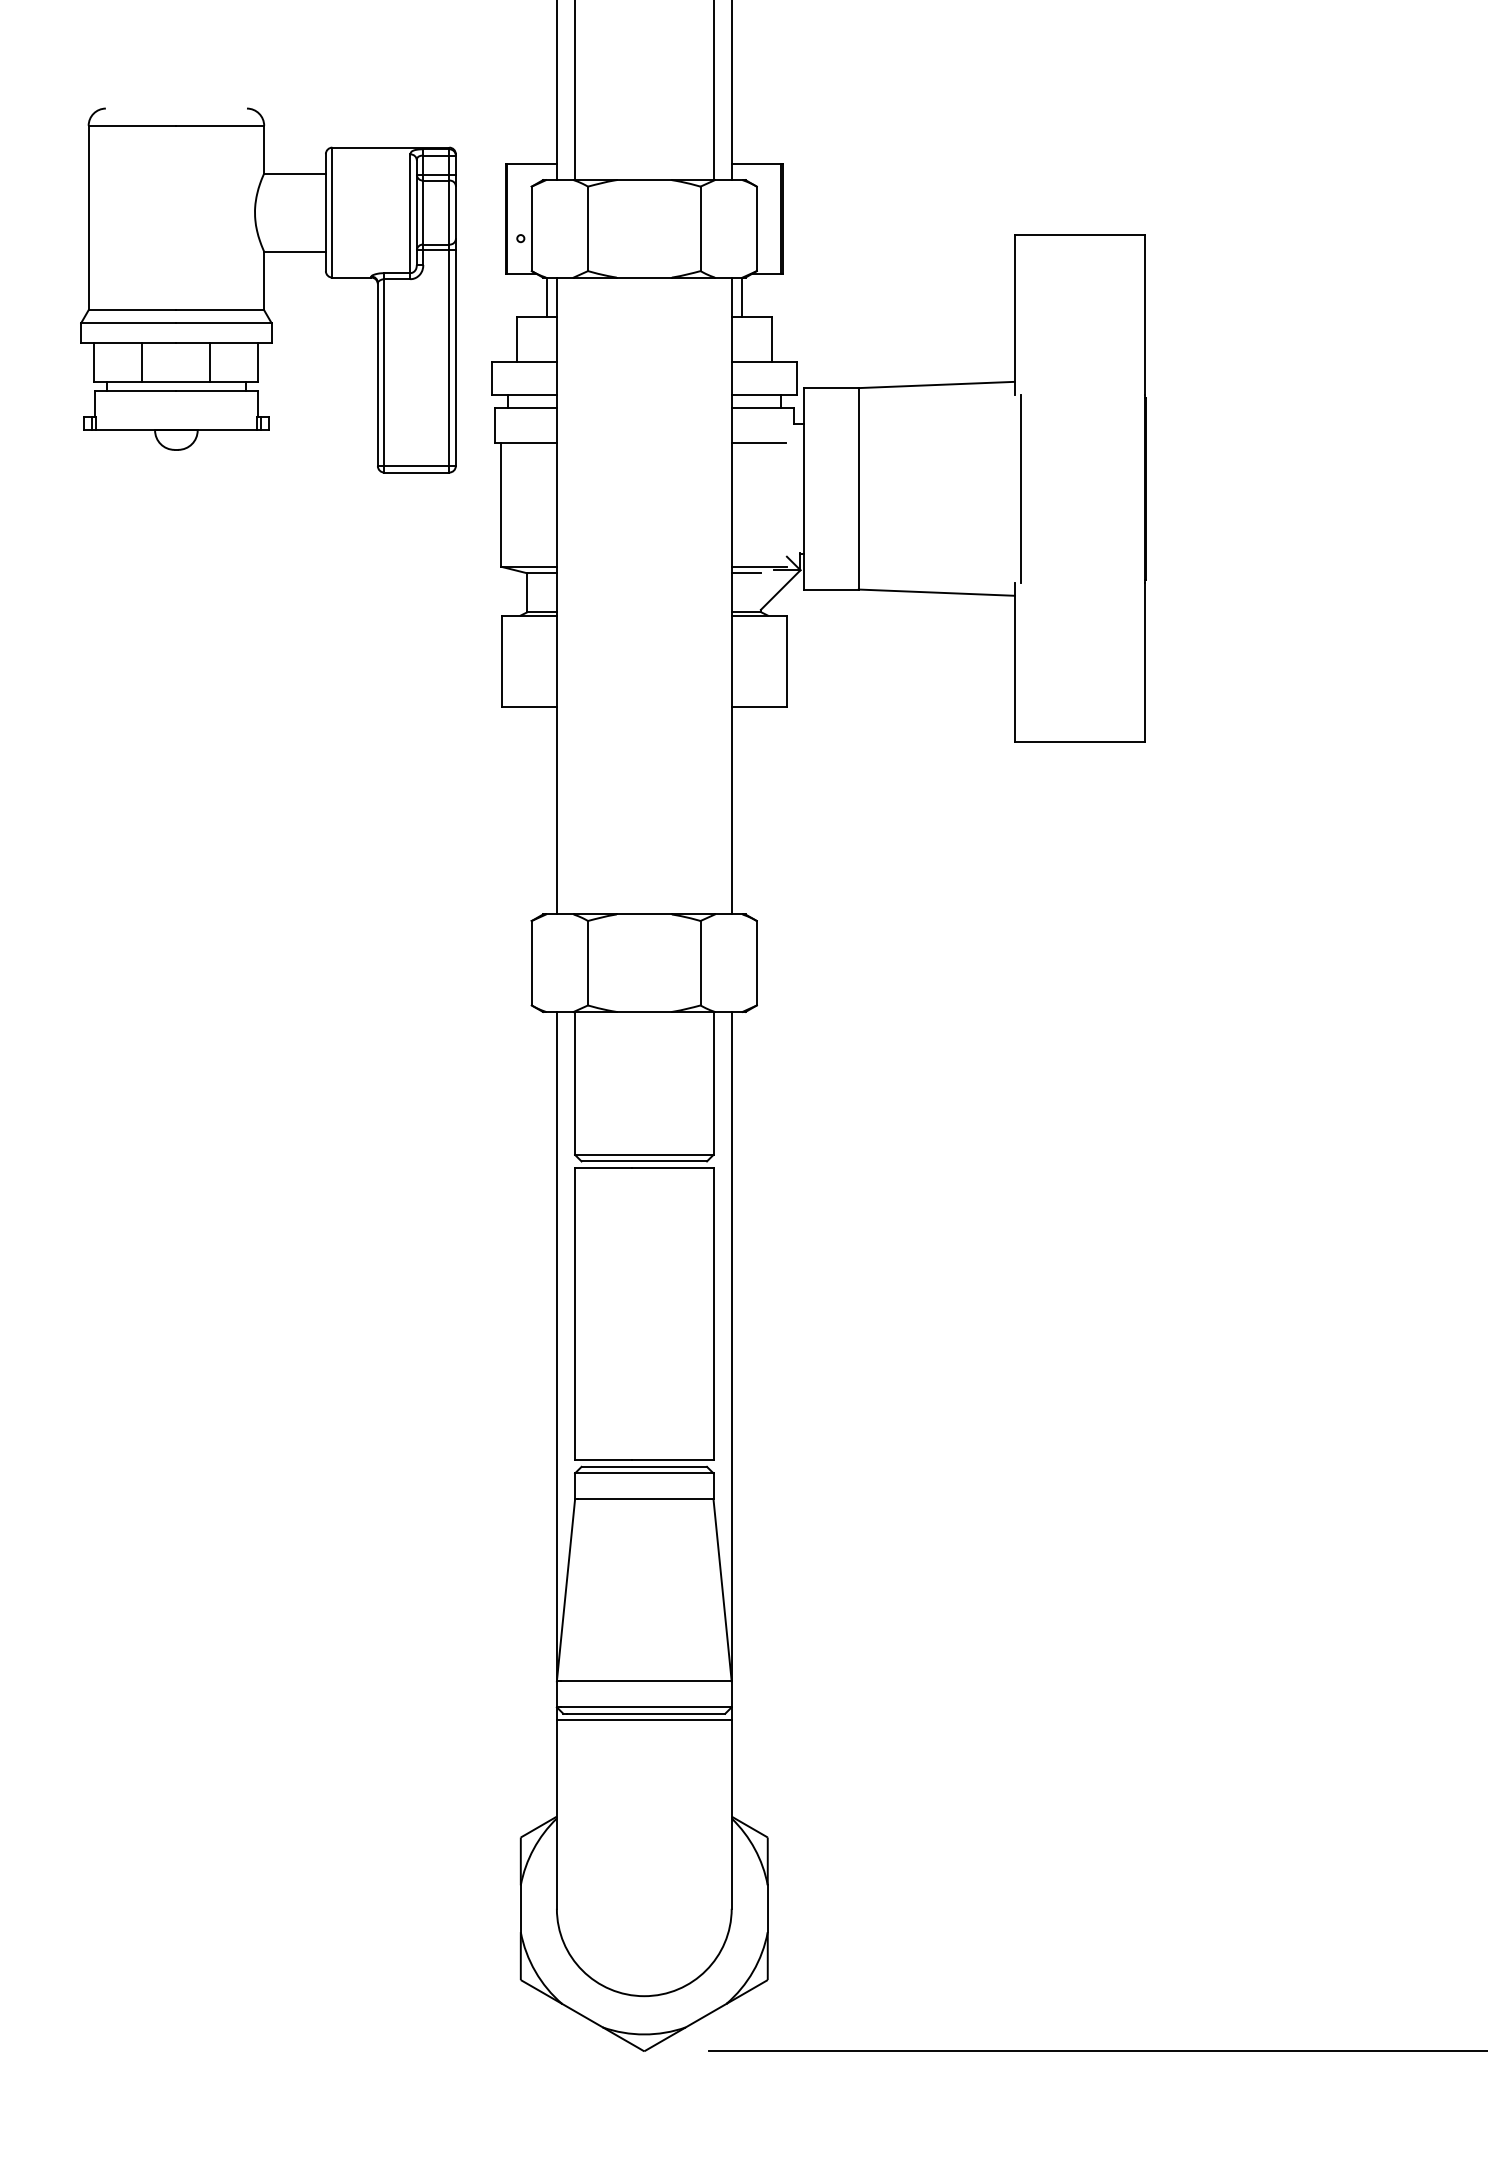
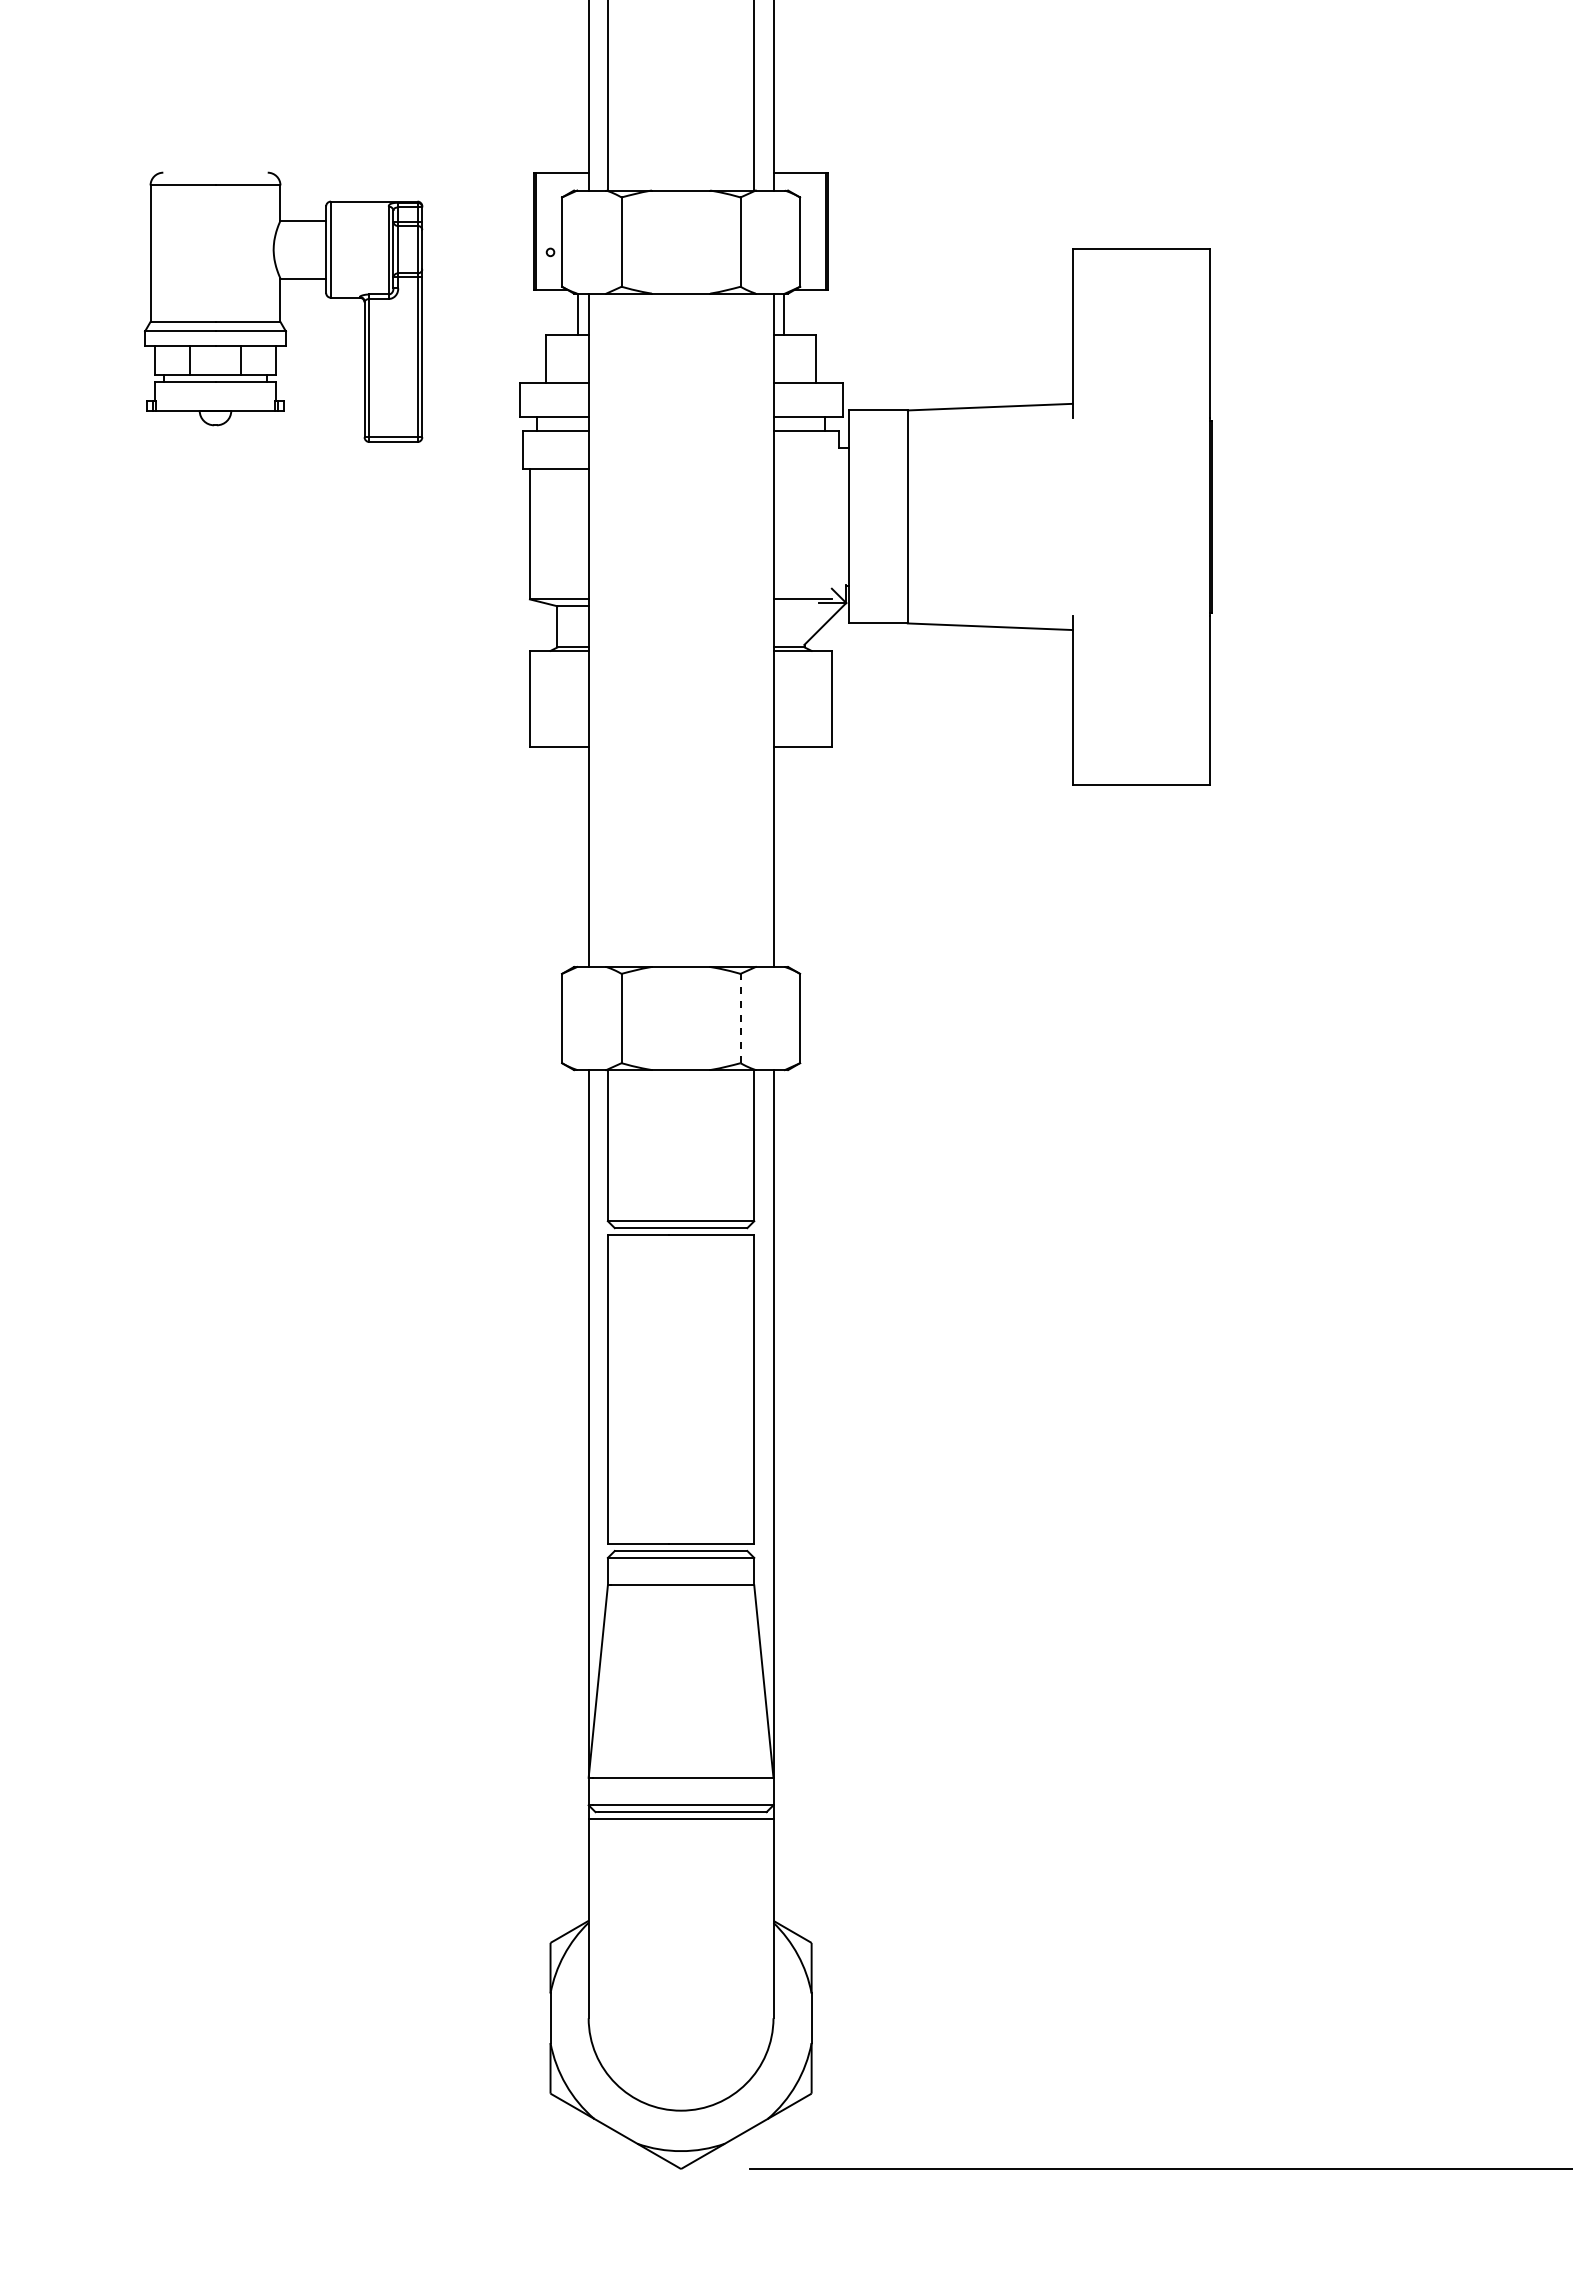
part: (268, 290) -> (283, 307), size x0.7
line: (759, 443) -> (802, 468), removed
line: (1021, 488) -> (1079, 516), removed
line: (745, 573) -> (788, 606), removed
line: (700, 963) -> (740, 1018), solid -> dashed

